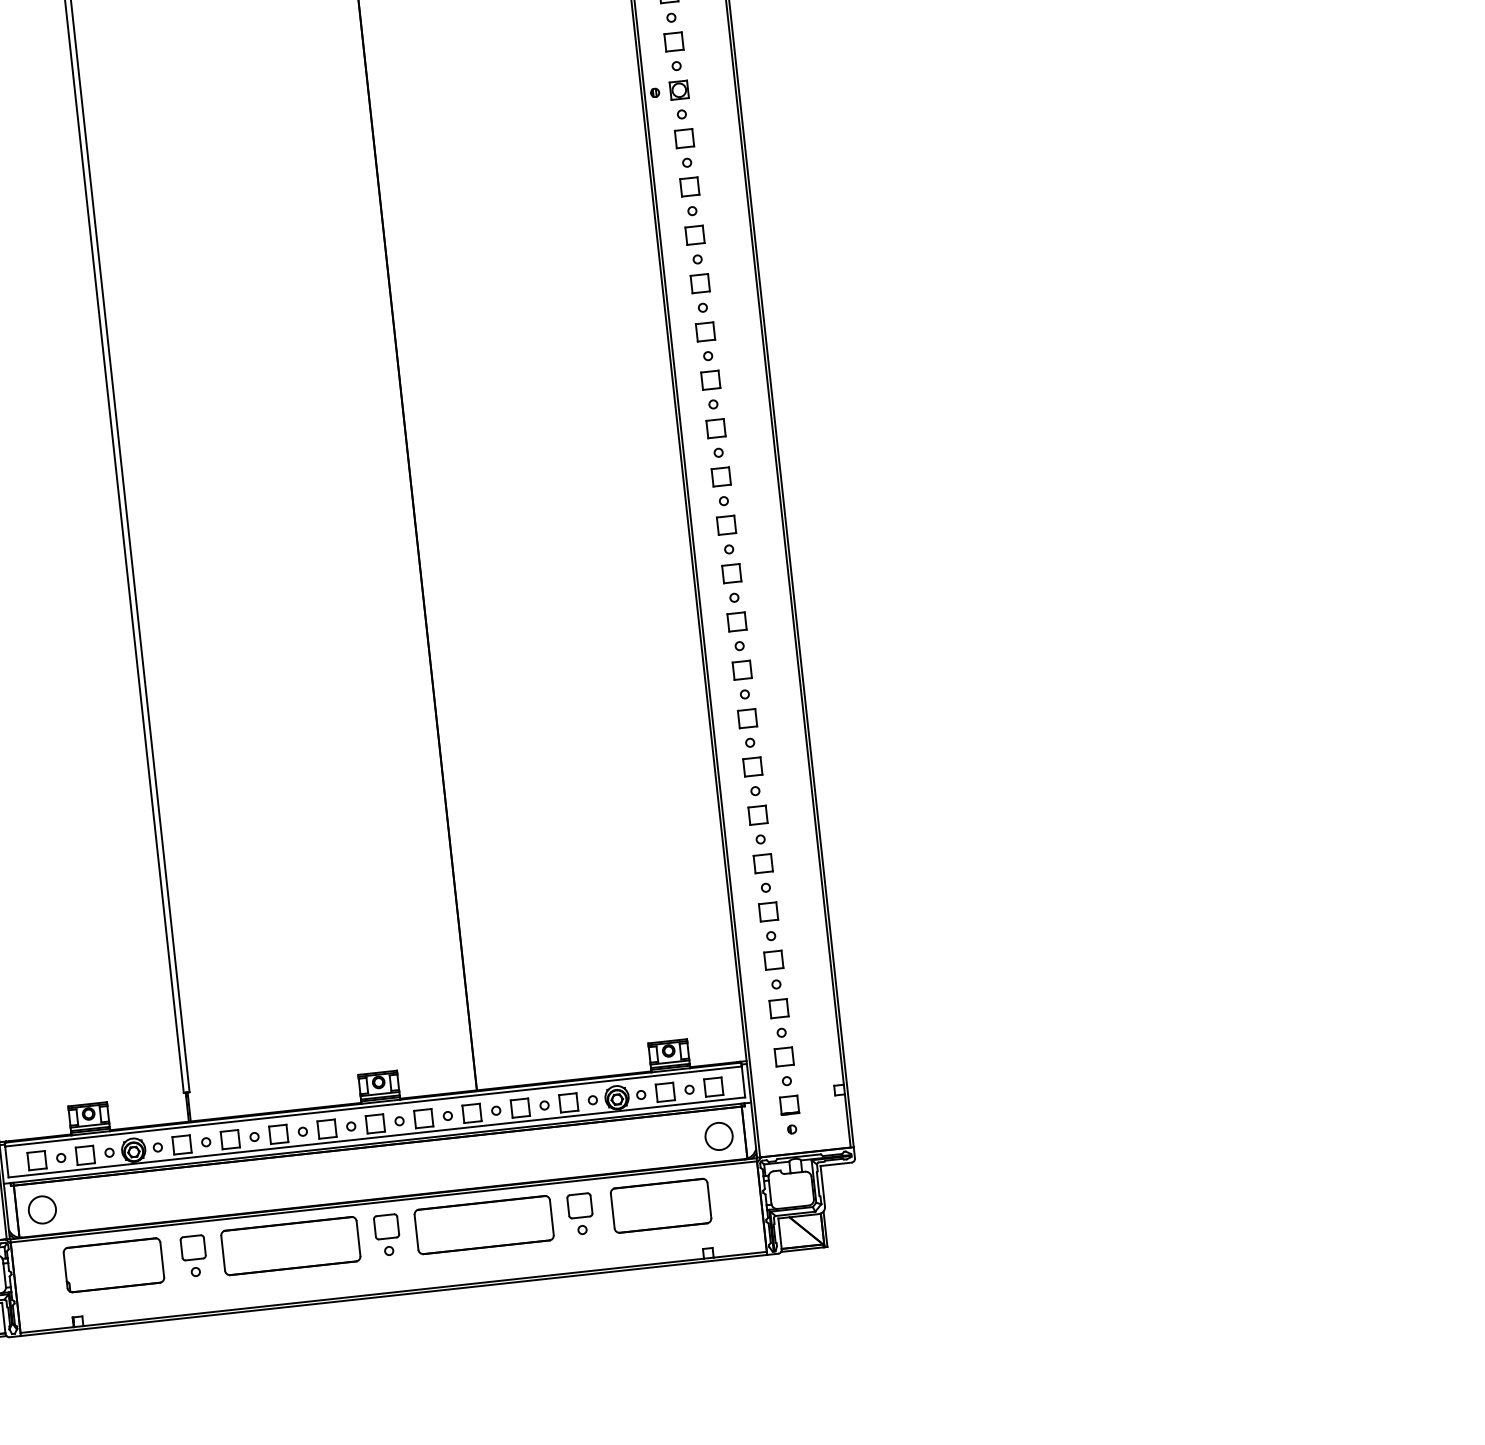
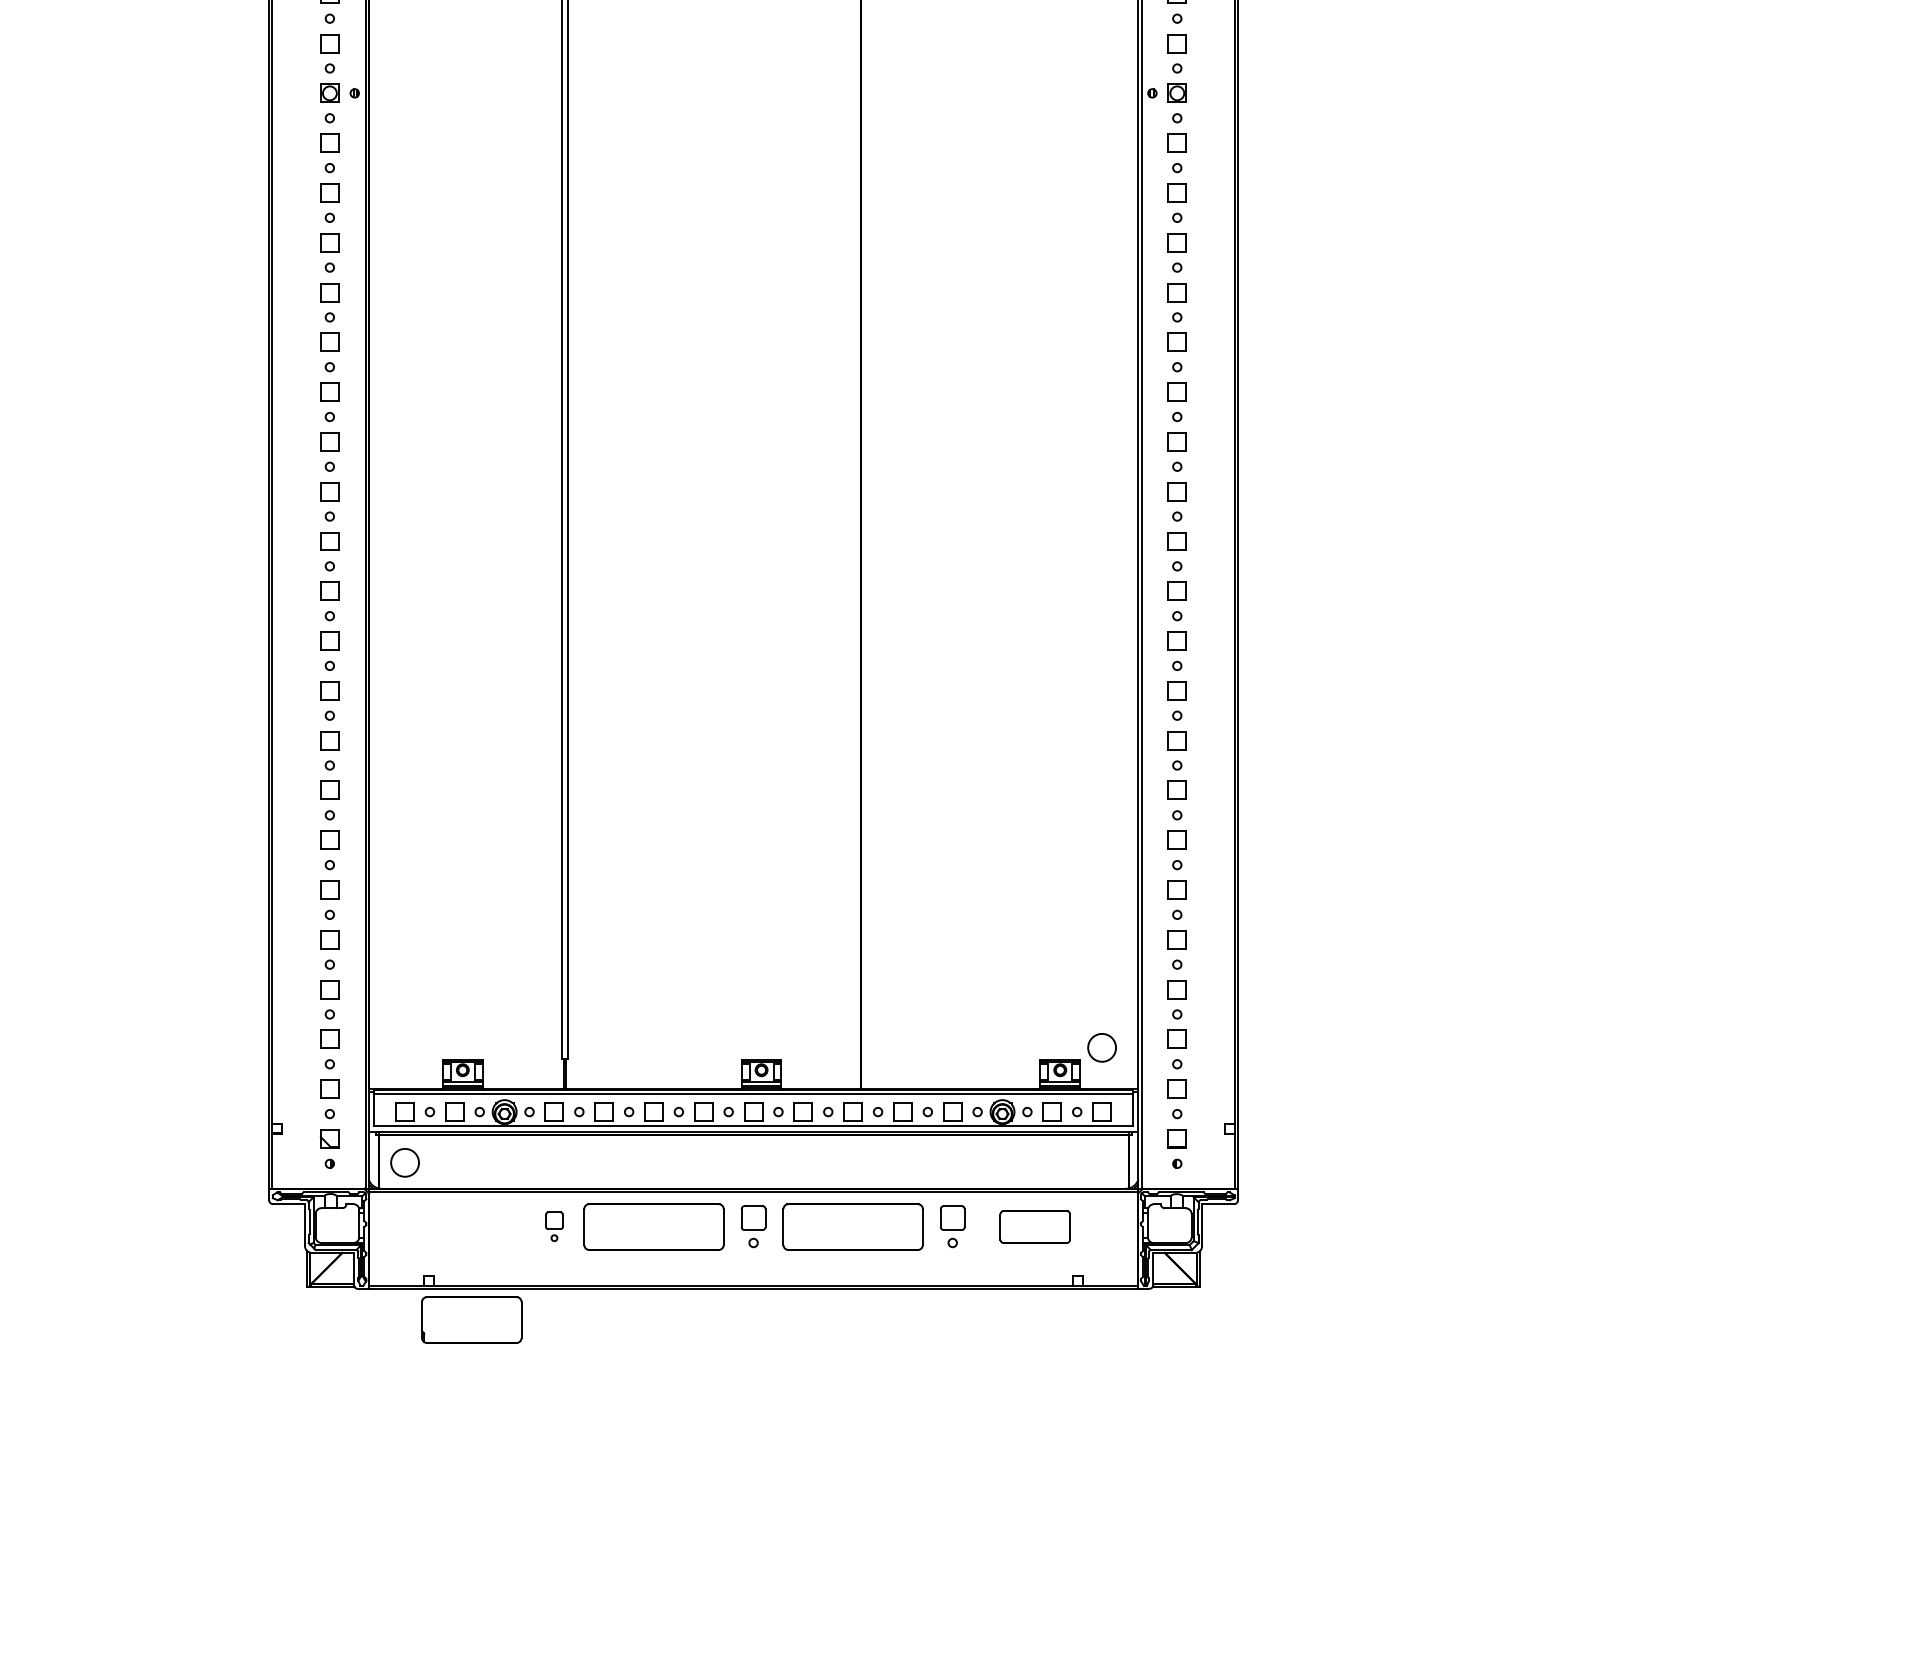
circle: (718, 1136) -> (1101, 1047), moved
part: (660, 1205) -> (1034, 1226), size x0.7
part: (194, 1255) -> (554, 1226), size x0.7
part: (113, 1264) -> (471, 1319), moved

